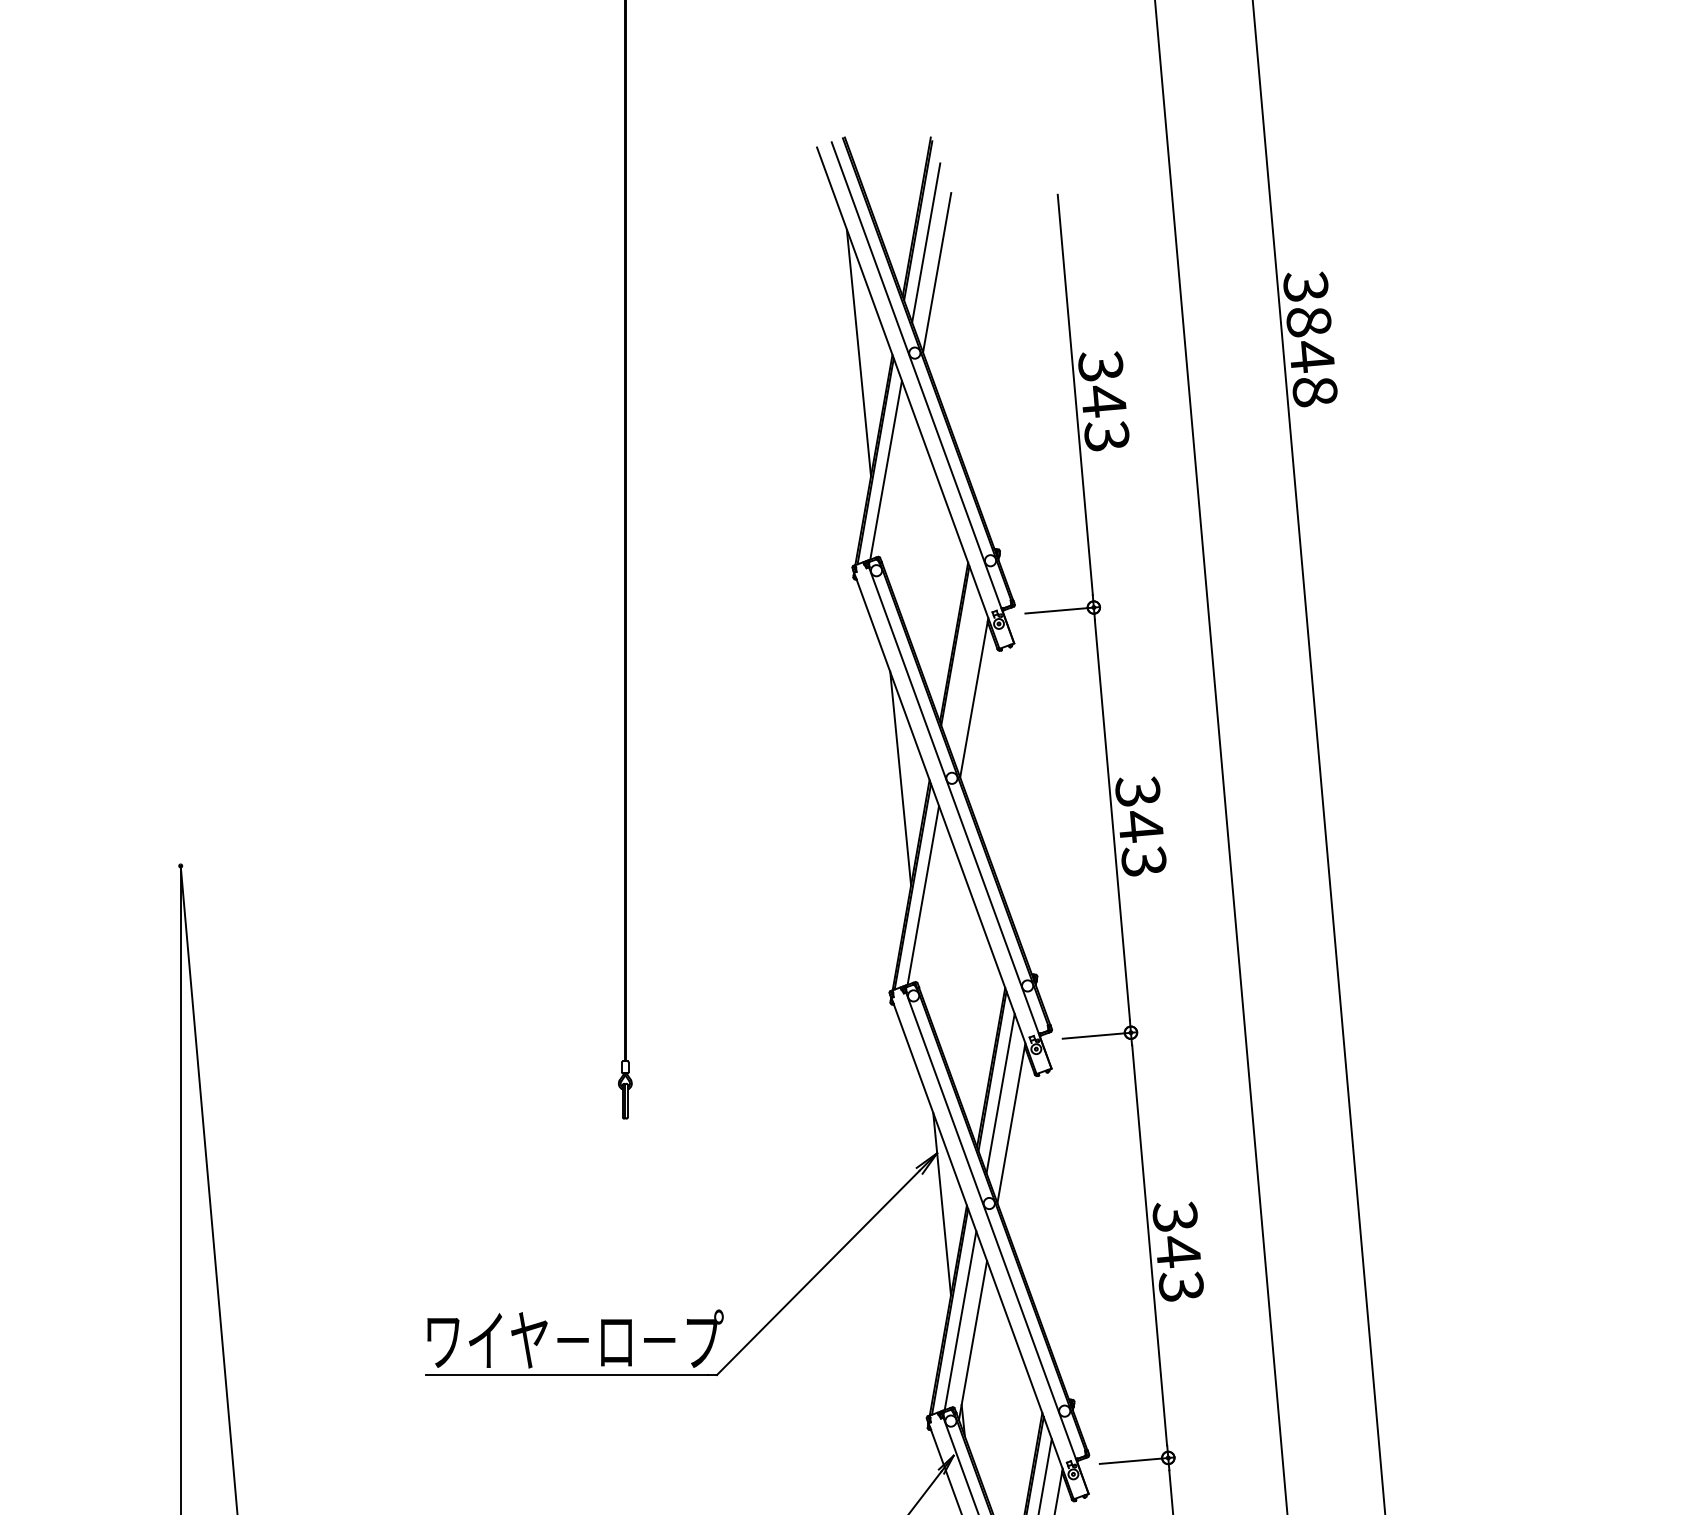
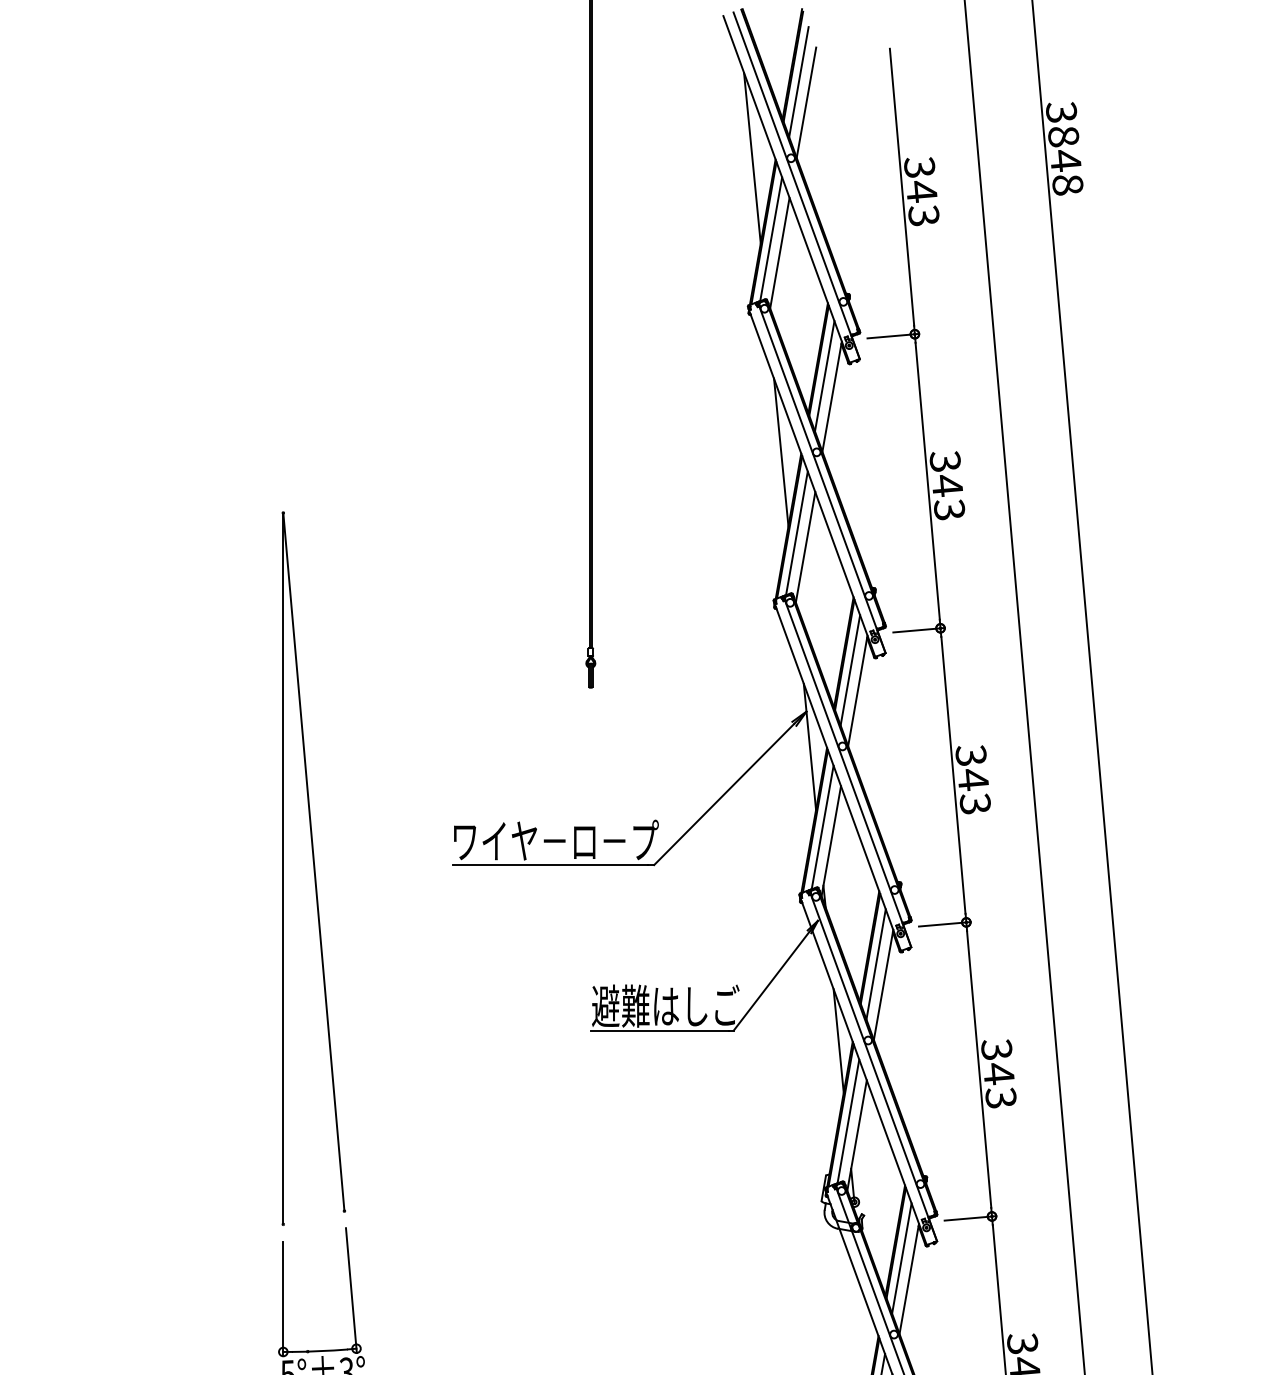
line: (898, 490) -> (779, 253), added
line: (963, 668) -> (824, 376), added
line: (935, 915) -> (805, 547), added

